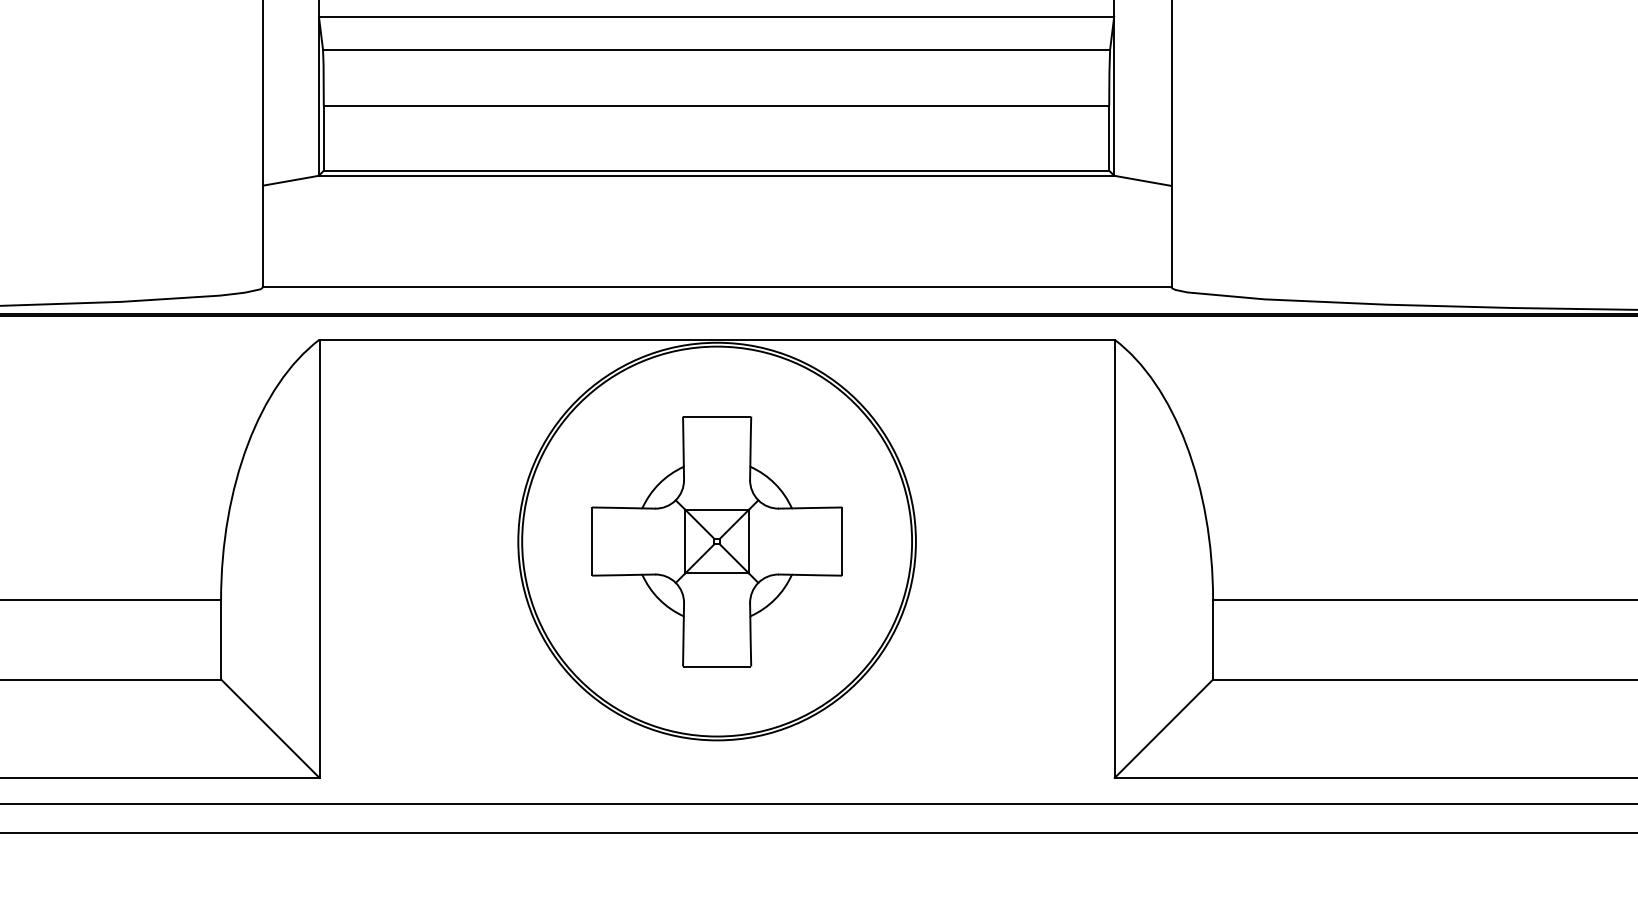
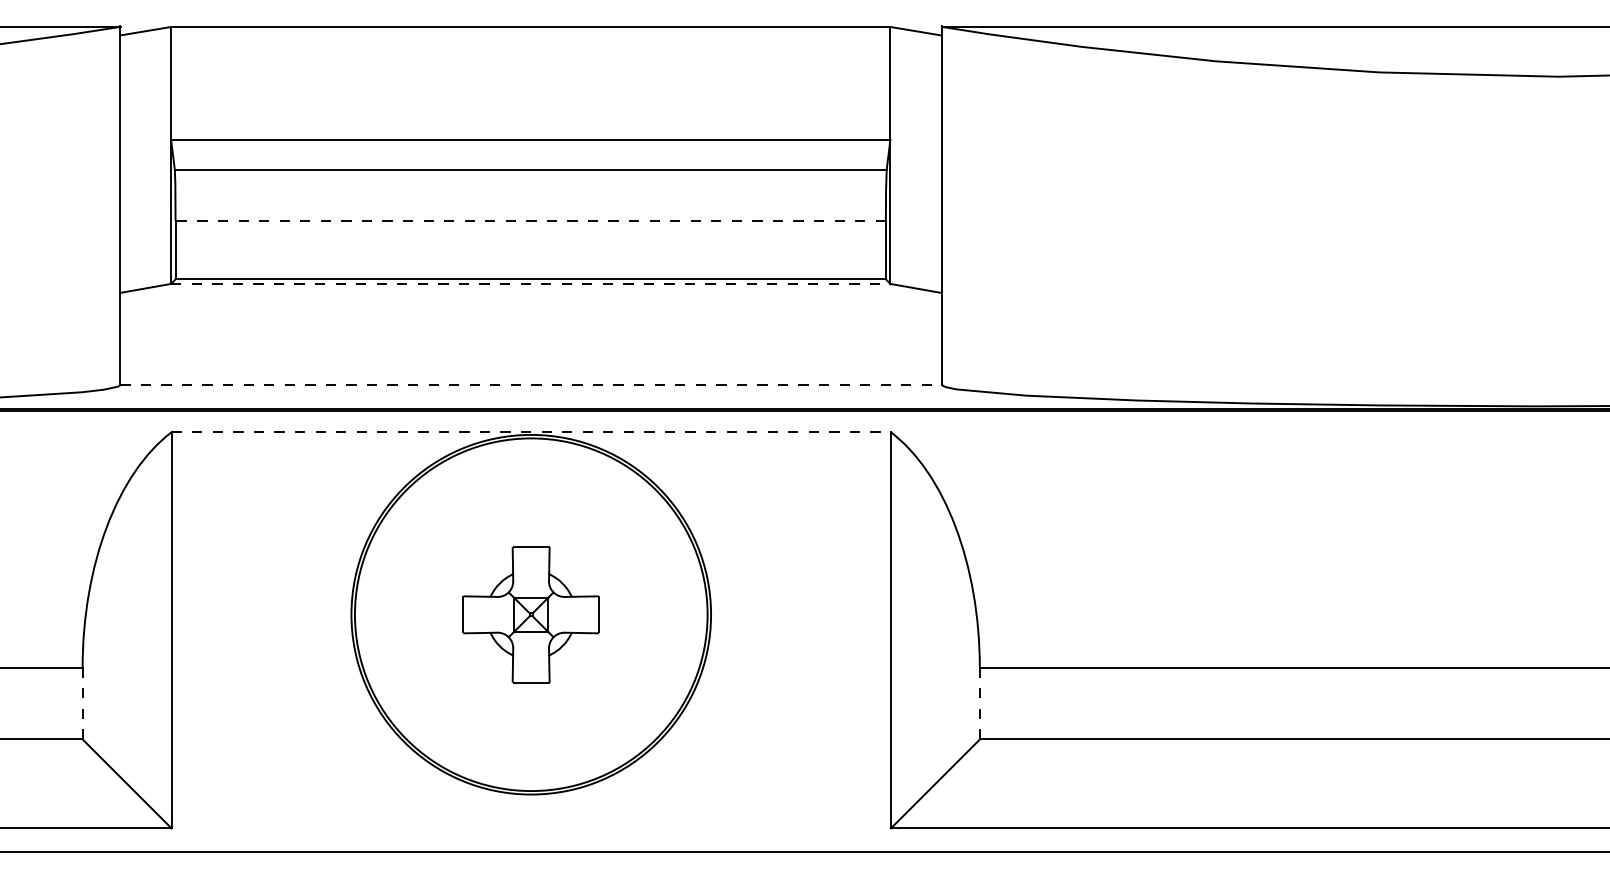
line: (716, 105) -> (530, 220), solid -> dashed
line: (716, 175) -> (530, 283), solid -> dashed
line: (717, 287) -> (531, 384), solid -> dashed
line: (717, 340) -> (531, 432), solid -> dashed
part: (716, 541) -> (530, 614), size x0.6
line: (220, 639) -> (82, 703), solid -> dashed
line: (1212, 639) -> (979, 703), solid -> dashed

